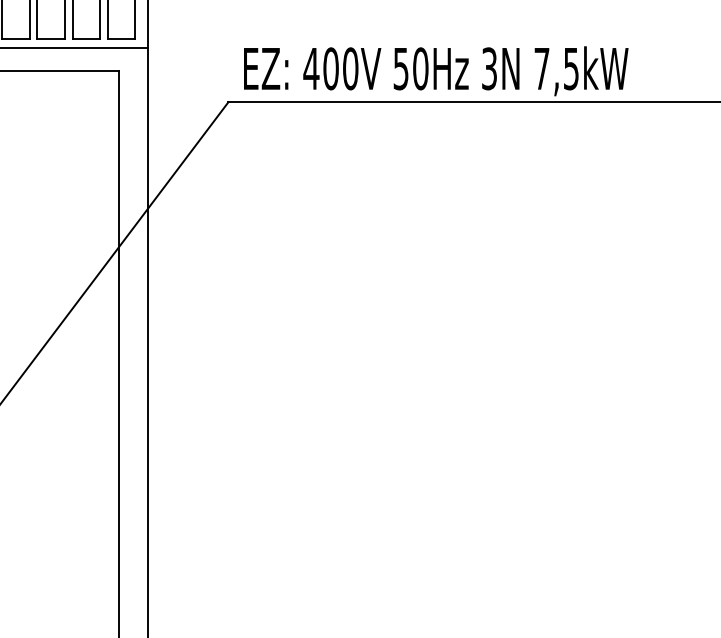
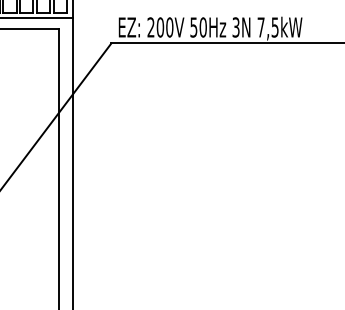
text: (310, 68) -> (150, 27), 400V -> 200V

